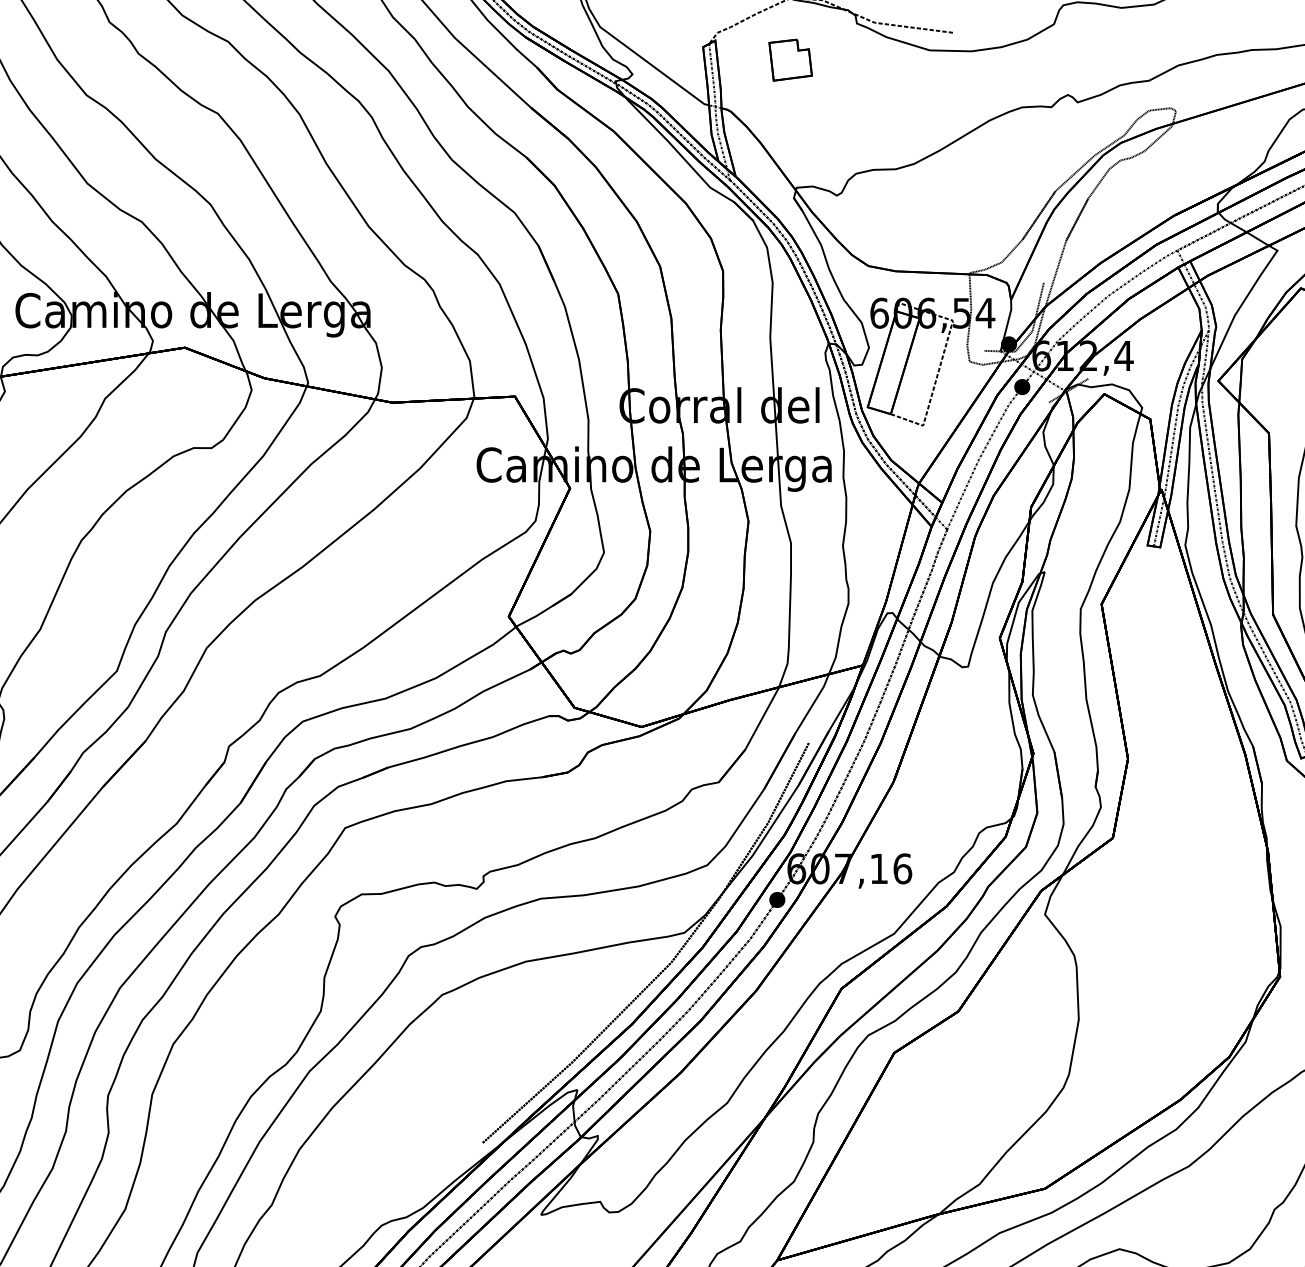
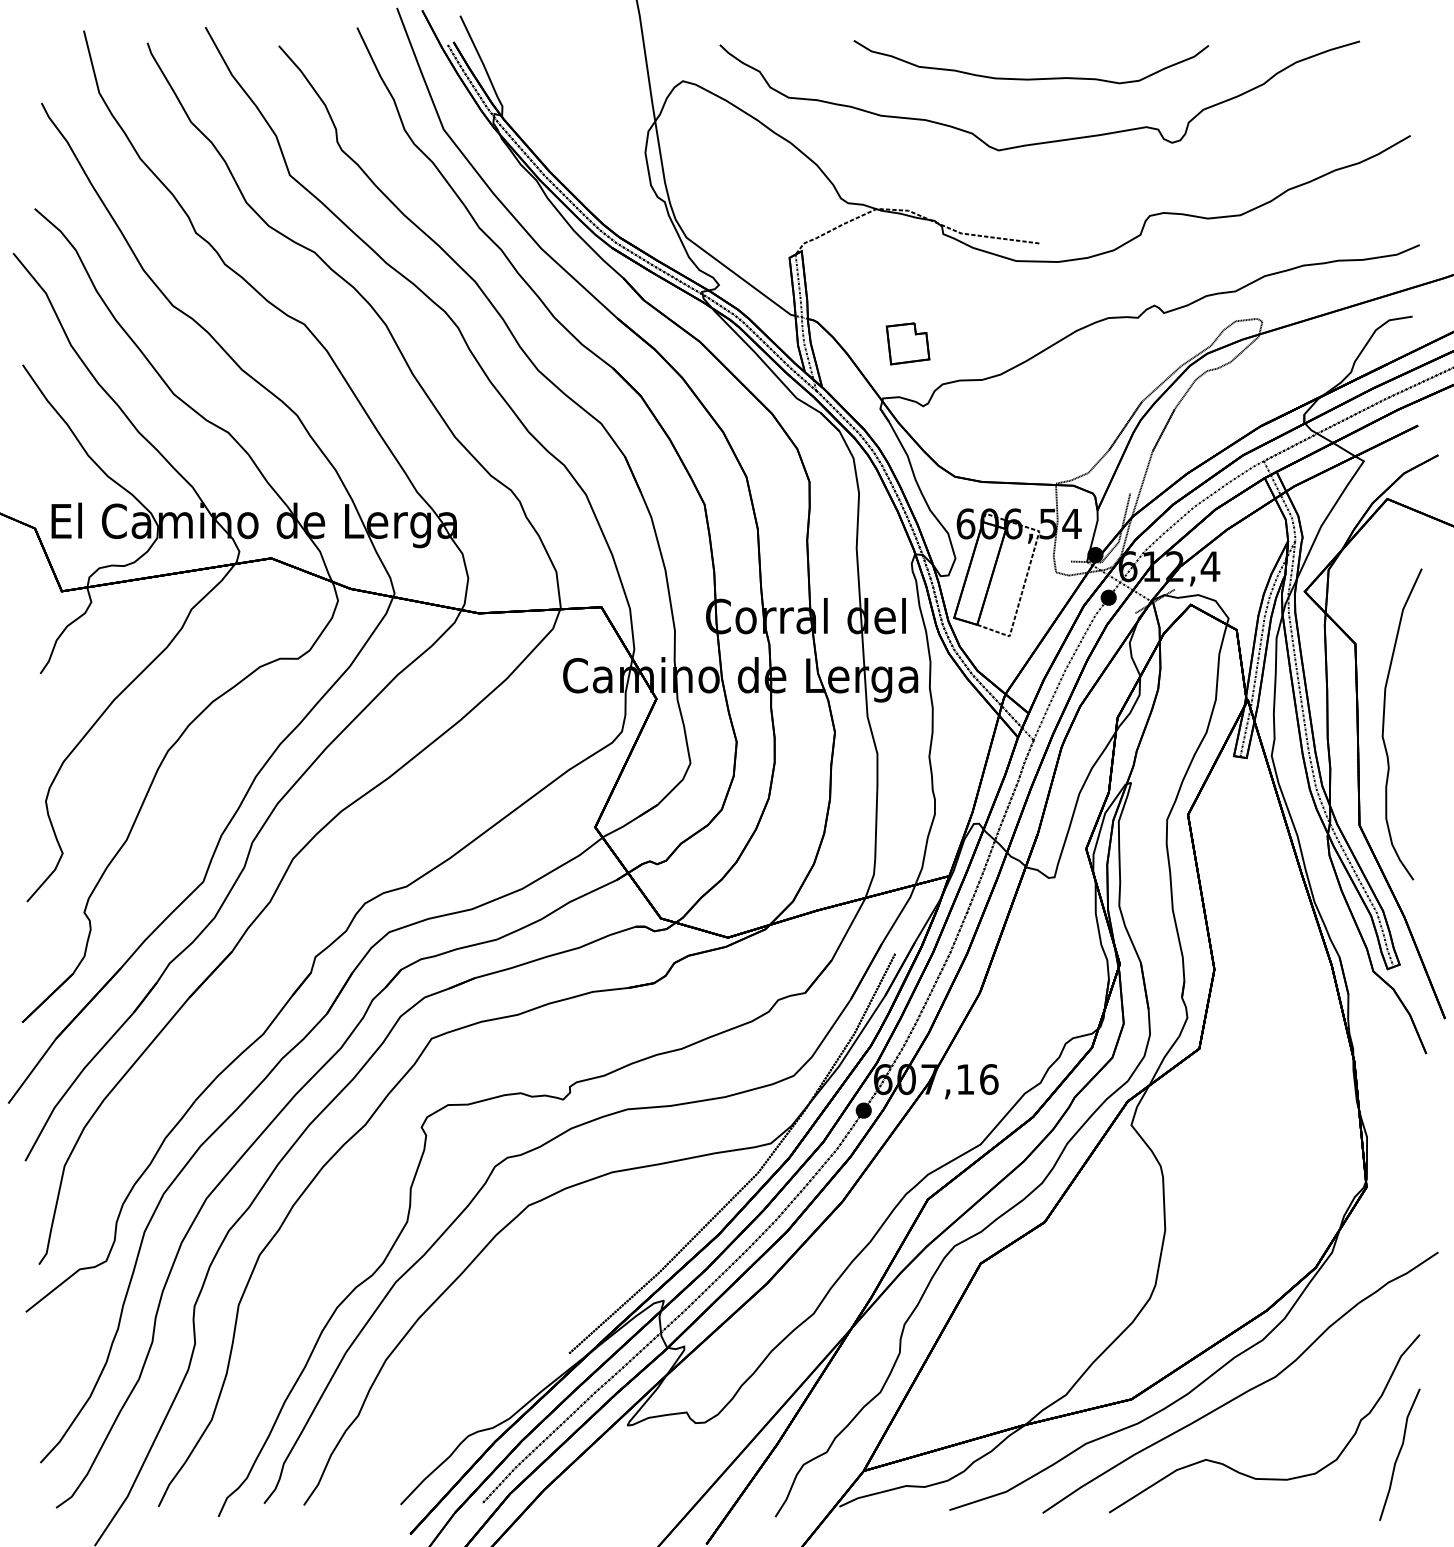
part: (790, 59) -> (907, 343), moved

